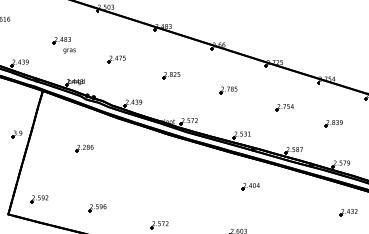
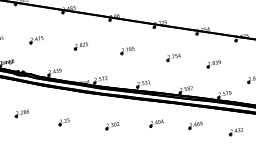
part: (135, 167) -> (64, 122), added
part: (194, 181) -> (112, 126), added
part: (298, 197) -> (195, 125), added

